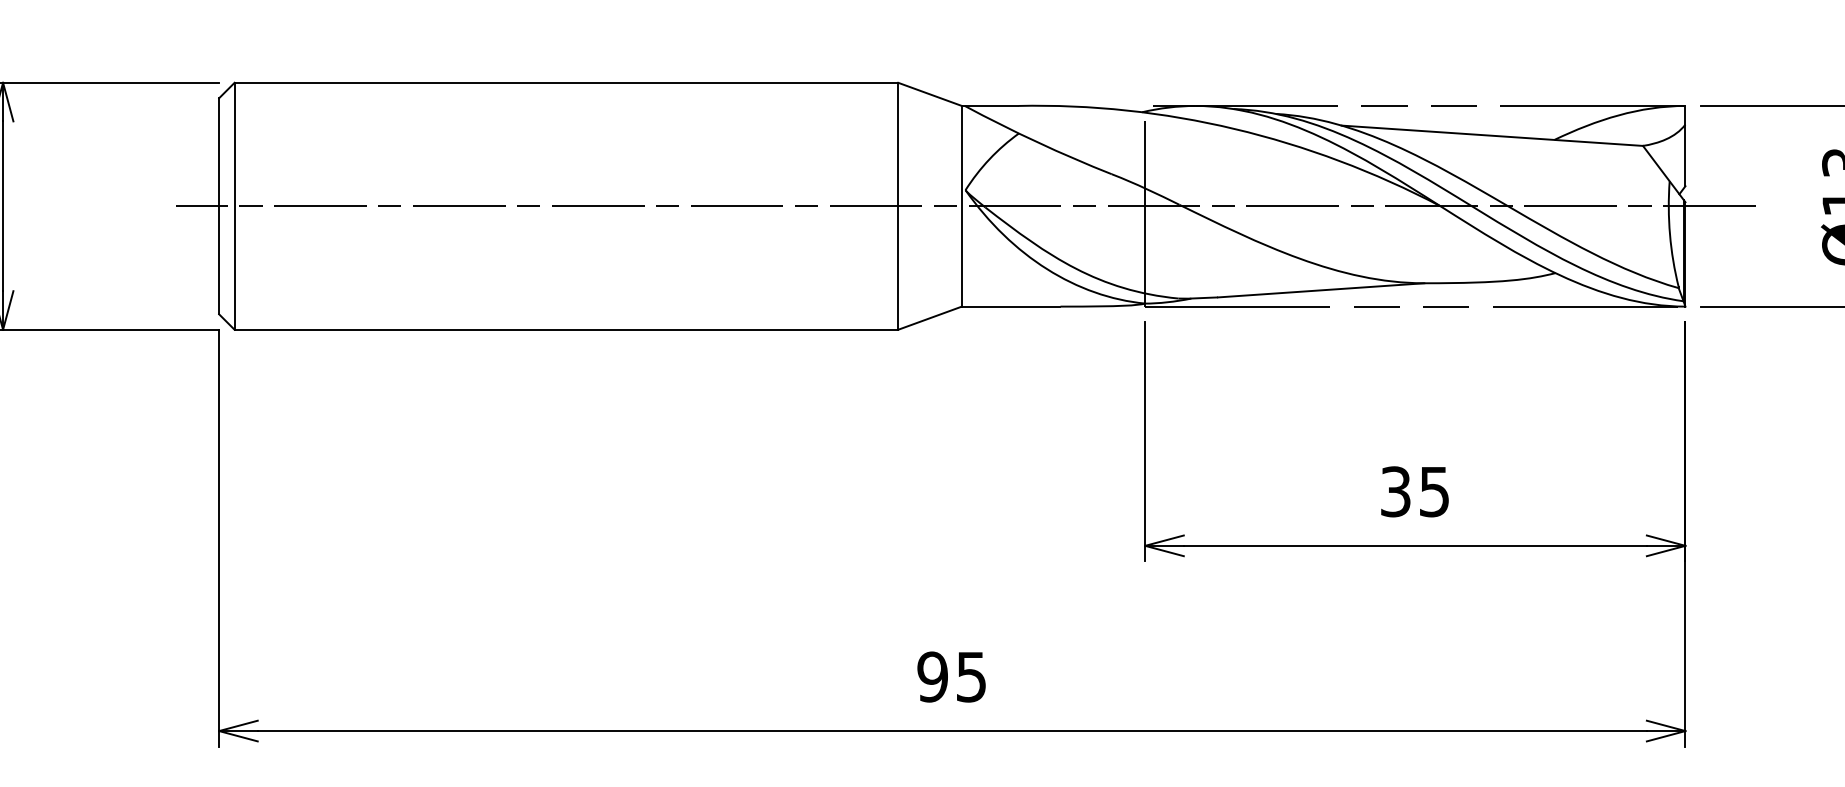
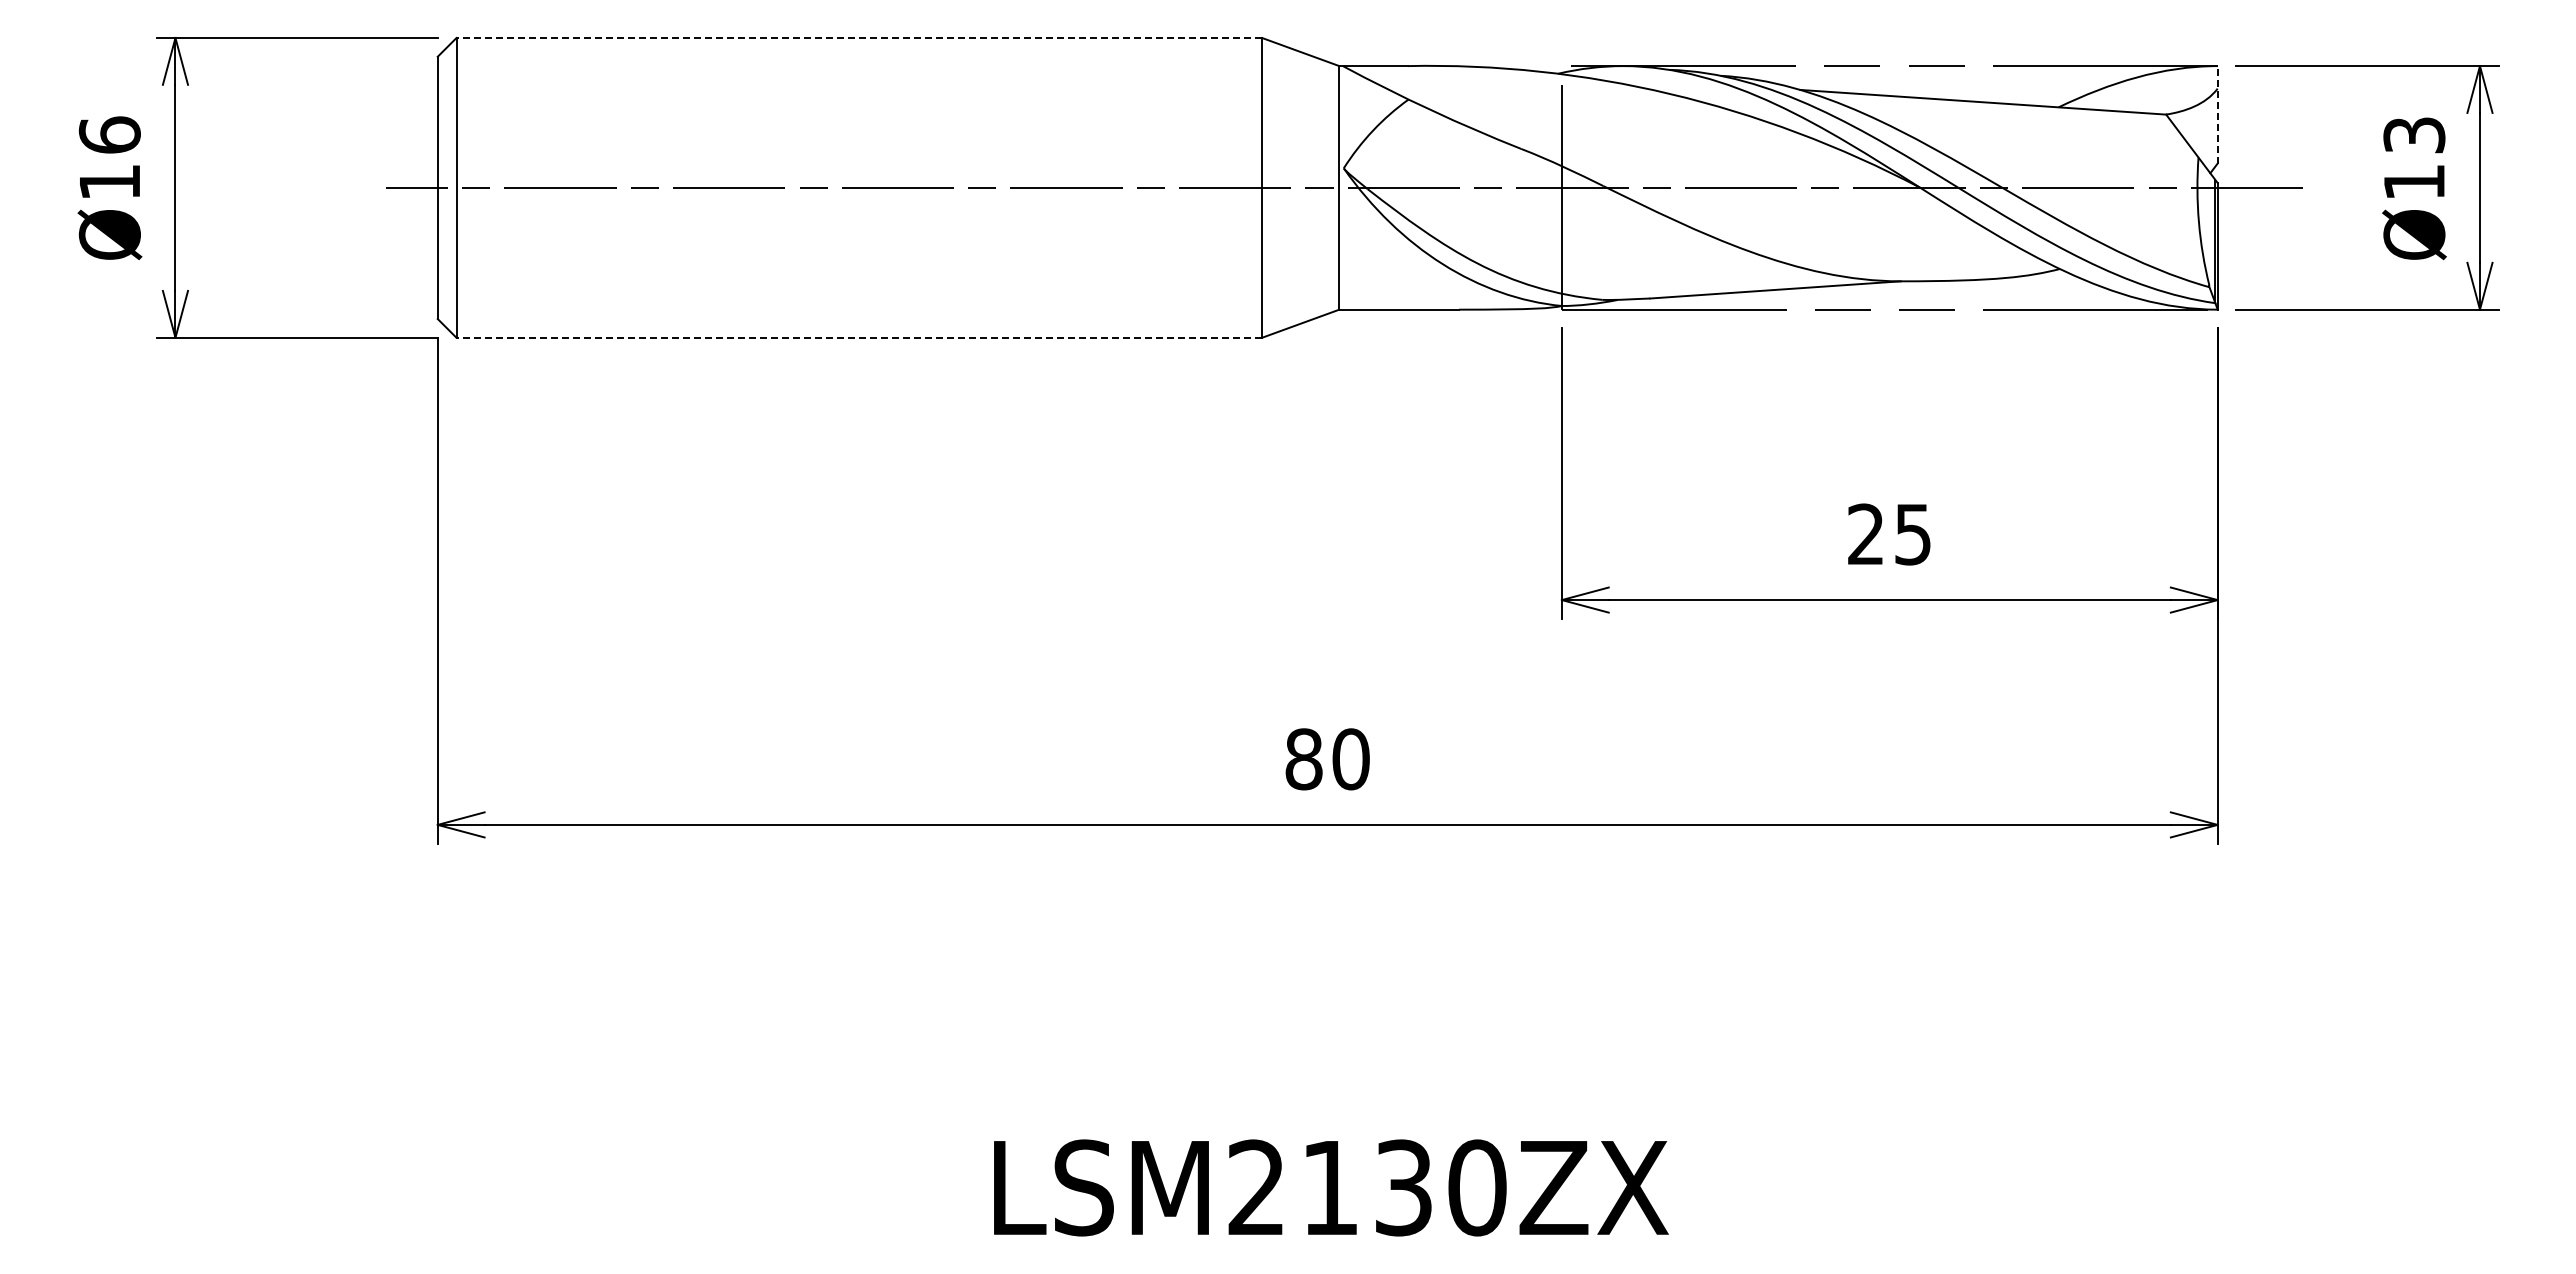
line: (566, 83) -> (859, 38), solid -> dashed
line: (1685, 145) -> (2217, 114), solid -> dashed
line: (566, 329) -> (859, 337), solid -> dashed
text: (1395, 491) -> (1865, 534), 35 -> 25
text: (952, 677) -> (1327, 759), 95 -> 80

